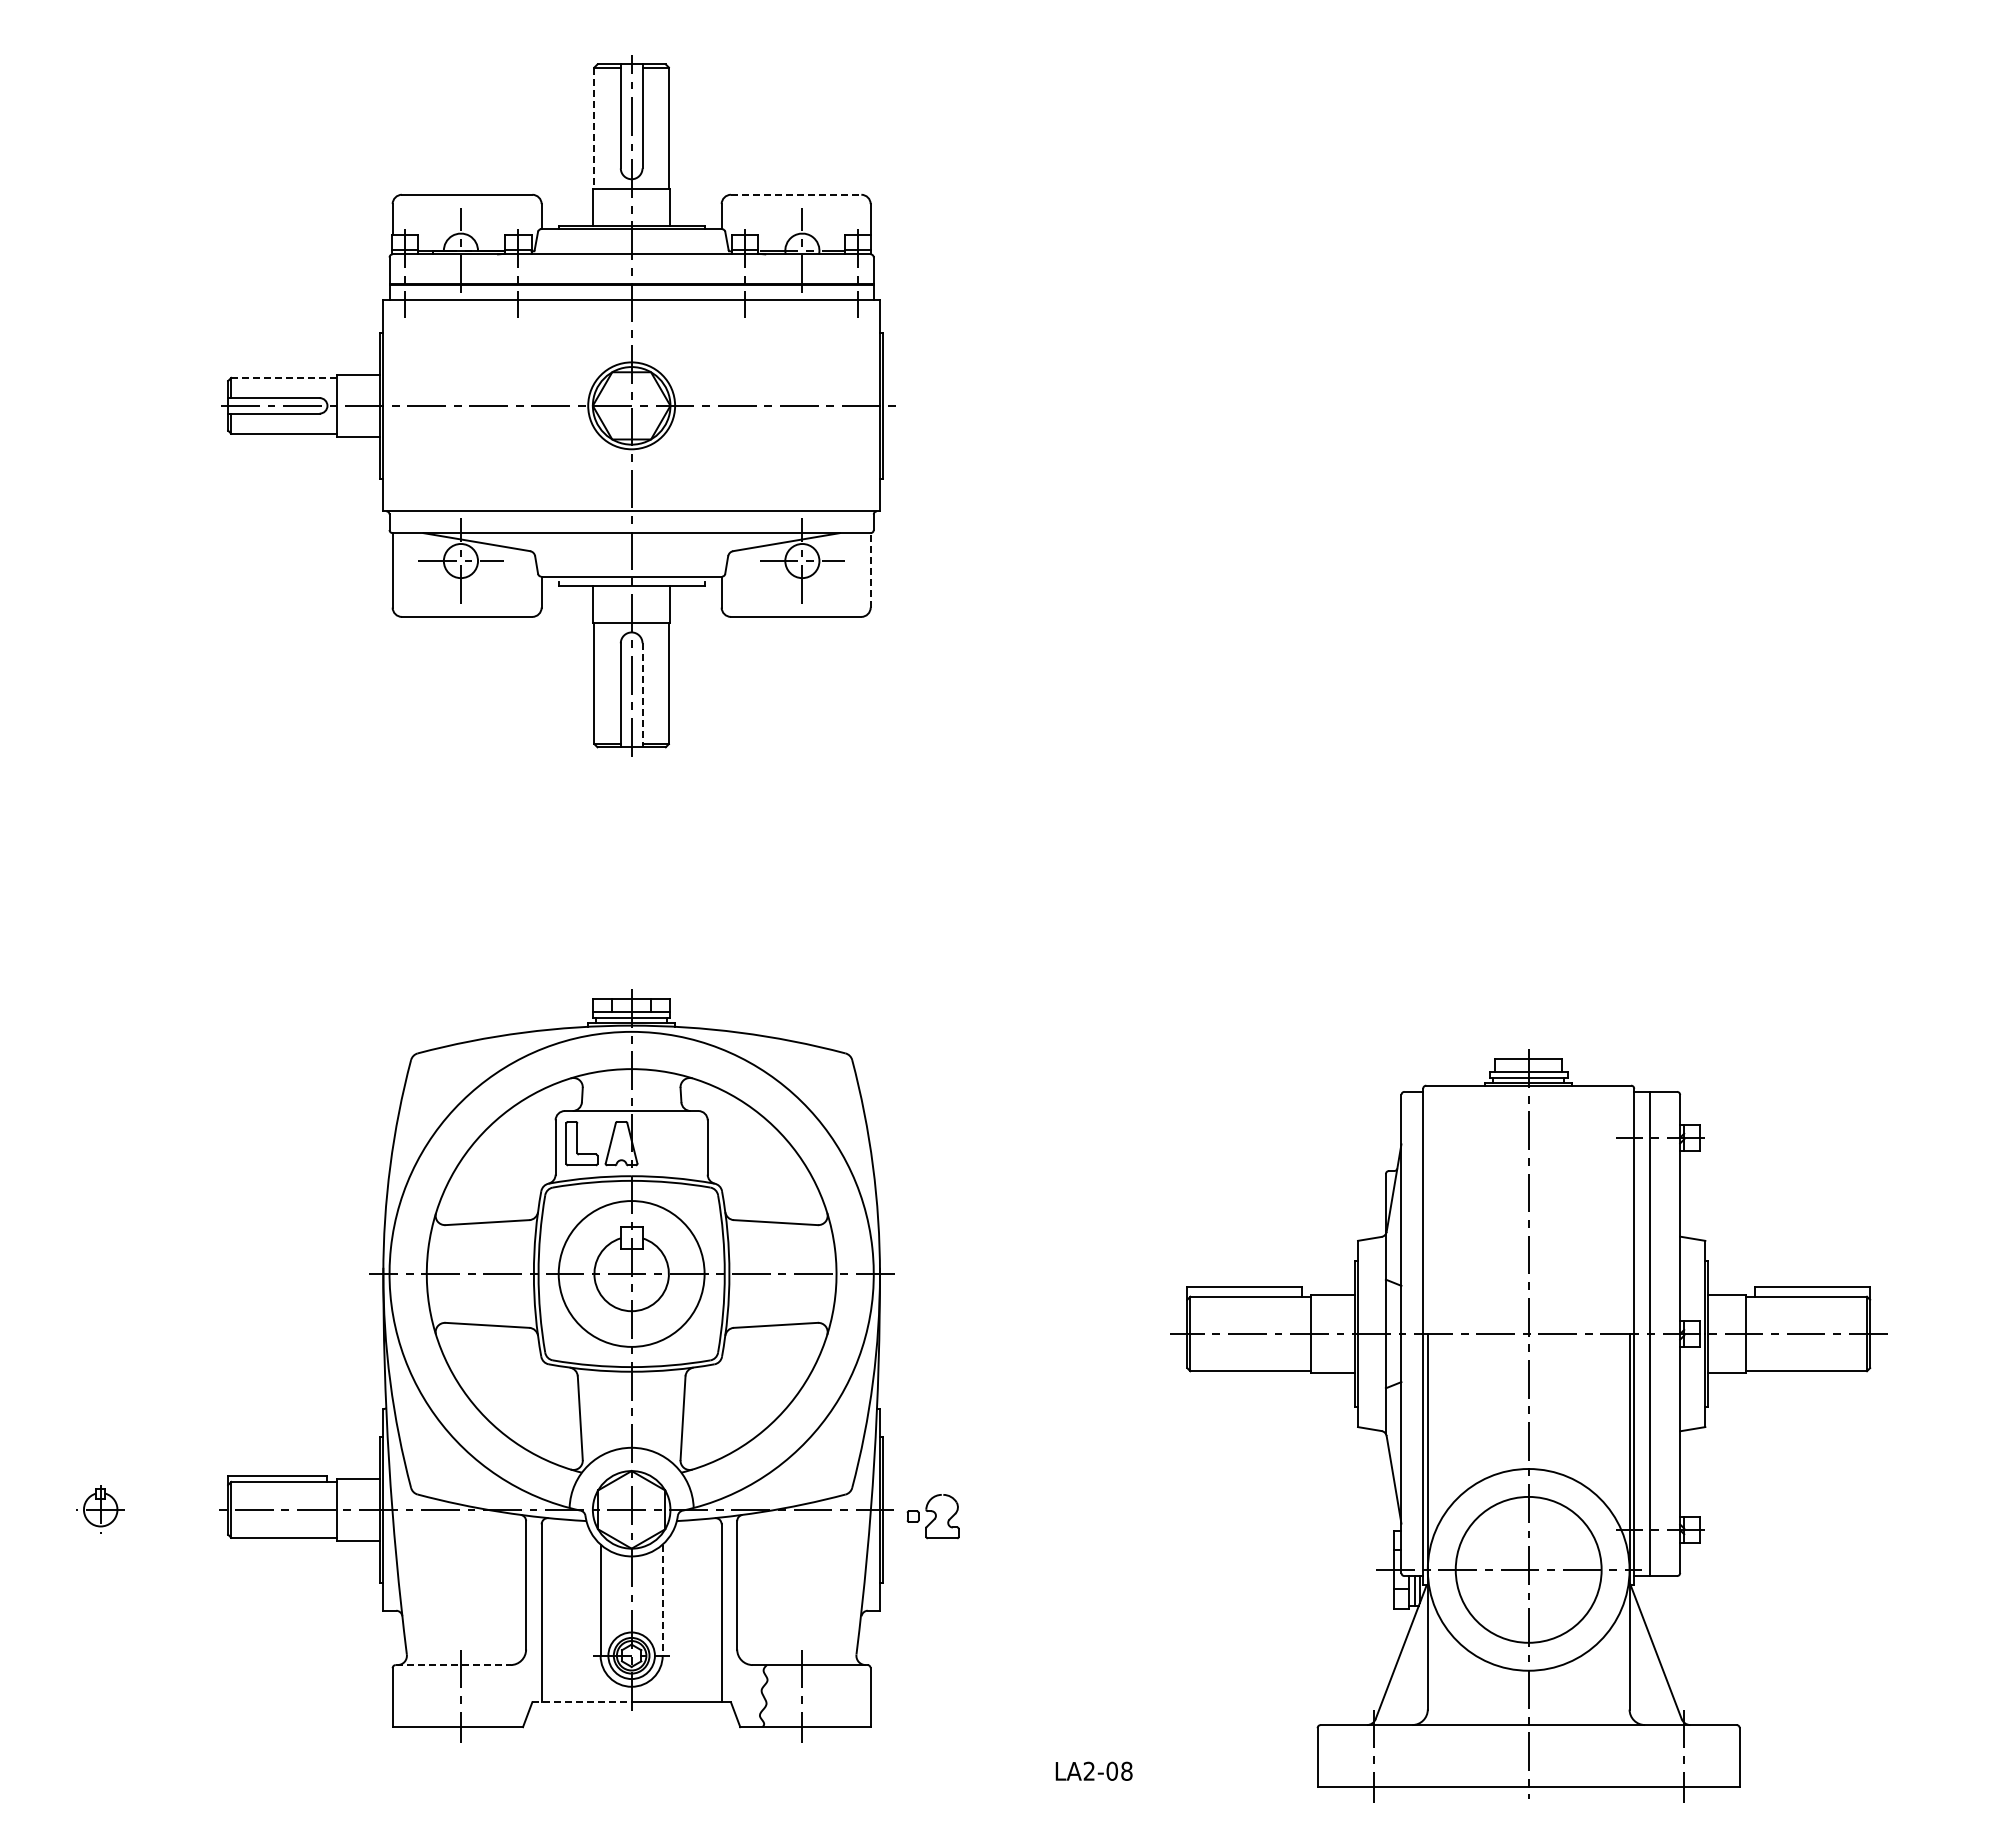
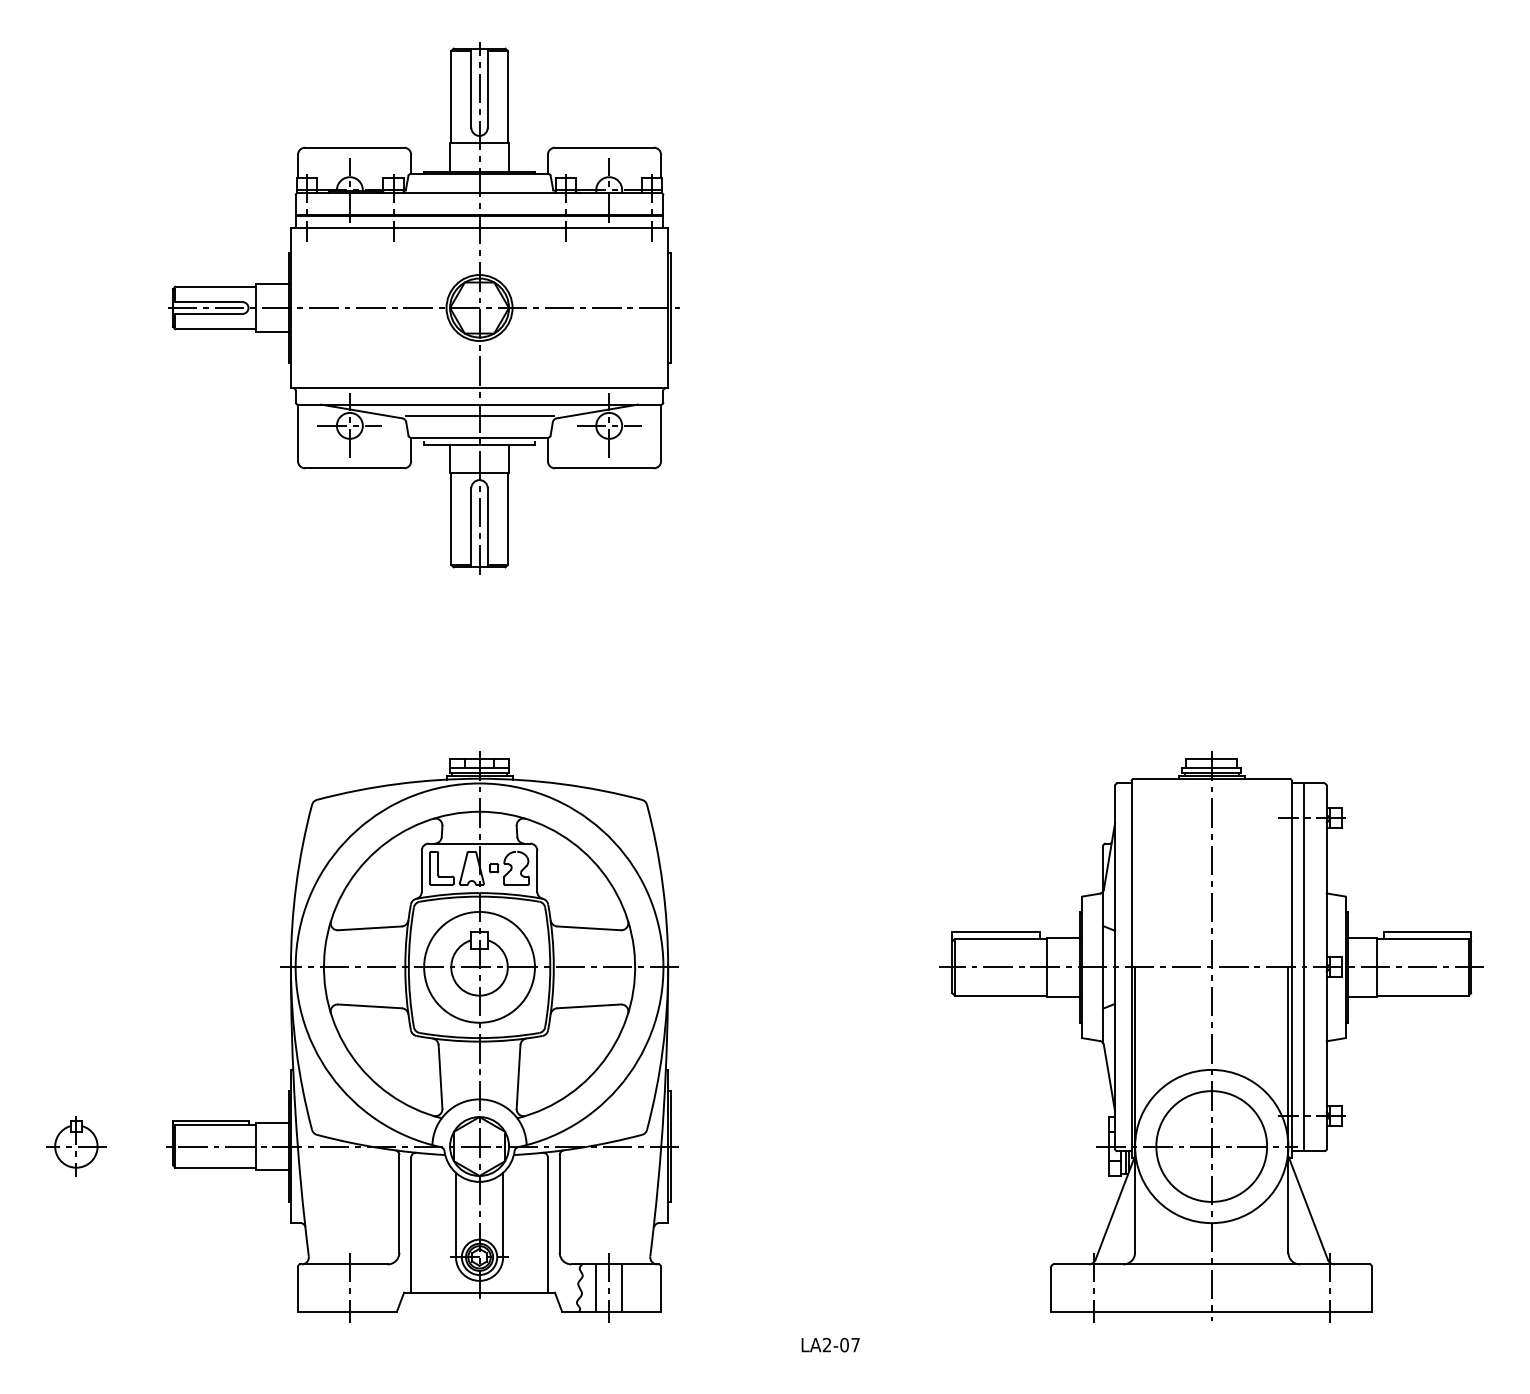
line: (594, 128) -> (451, 97), dashed -> solid
line: (796, 194) -> (604, 147), dashed -> solid
line: (284, 377) -> (215, 286), dashed -> solid
line: (631, 548) -> (479, 416), added
line: (870, 569) -> (660, 432), dashed -> solid
line: (642, 695) -> (487, 528), dashed -> solid
part: (1528, 1425) -> (1211, 1036), moved
part: (100, 1509) -> (76, 1146), size x1.67
part: (932, 1516) -> (509, 868), moved
line: (662, 1600) -> (502, 1215), dashed -> solid
line: (453, 1665) -> (344, 1264), dashed -> solid
line: (785, 1696) -> (596, 1288), added
line: (819, 1696) -> (622, 1288), added
line: (582, 1702) -> (442, 1292), dashed -> solid
text: (1126, 1770) -> (855, 1344), LA2-08 -> LA2-07

